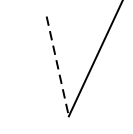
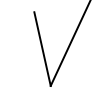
line: (57, 67) -> (42, 49), dashed -> solid

